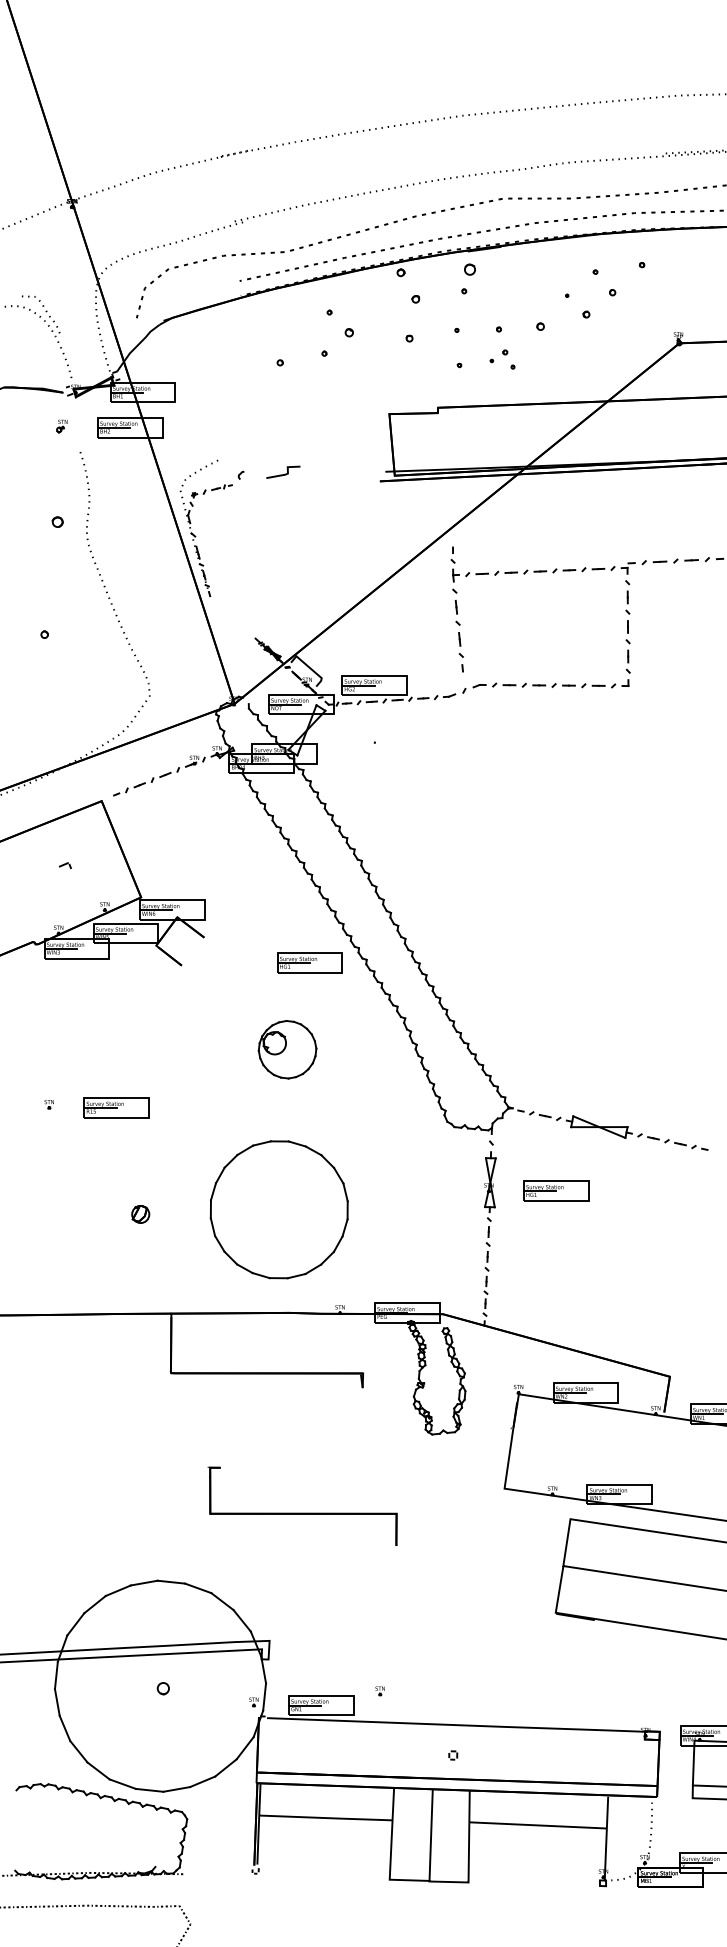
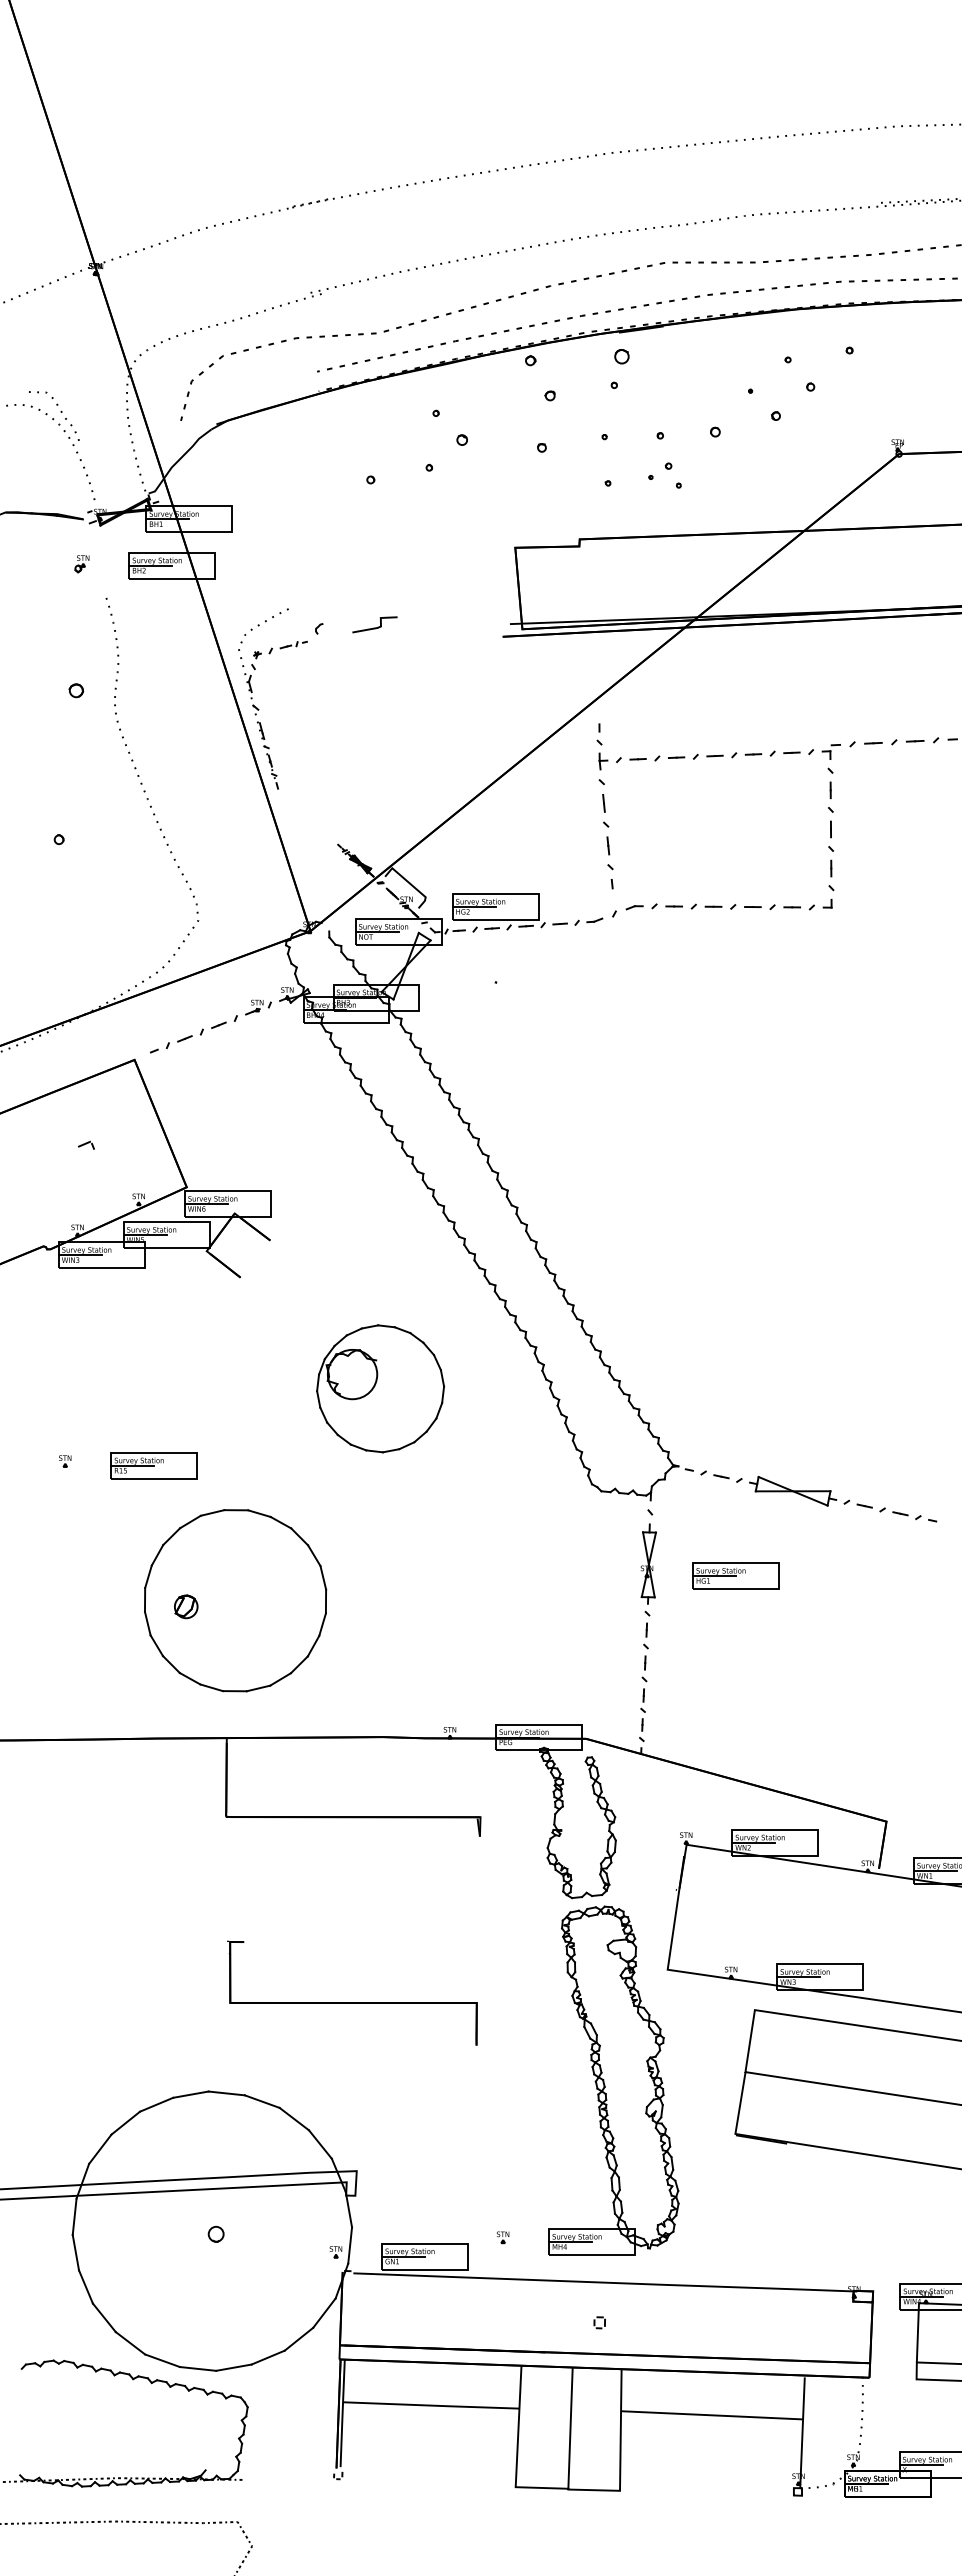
part: (309, 962) -> (409, 1273), removed
part: (287, 1049) -> (380, 1388), size x1.67
part: (279, 1209) -> (235, 1600), moved
part: (302, 1513) -> (352, 2002), moved
part: (463, 1572) -> (613, 2080), added

